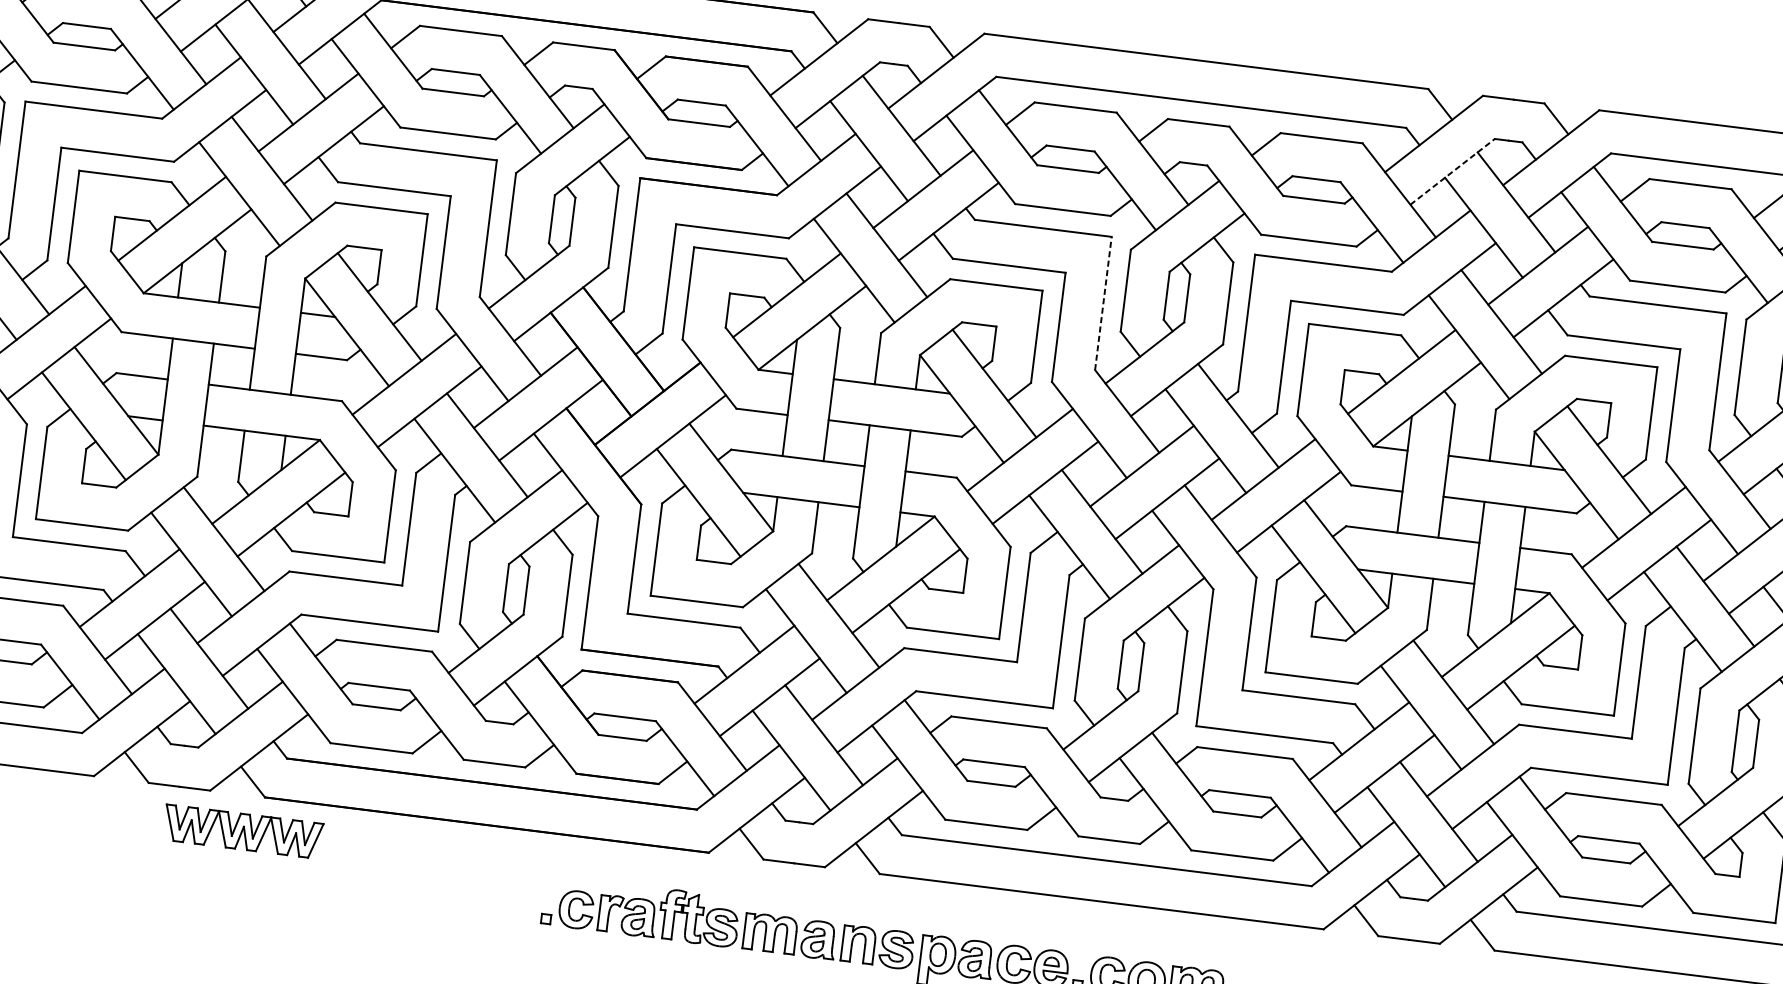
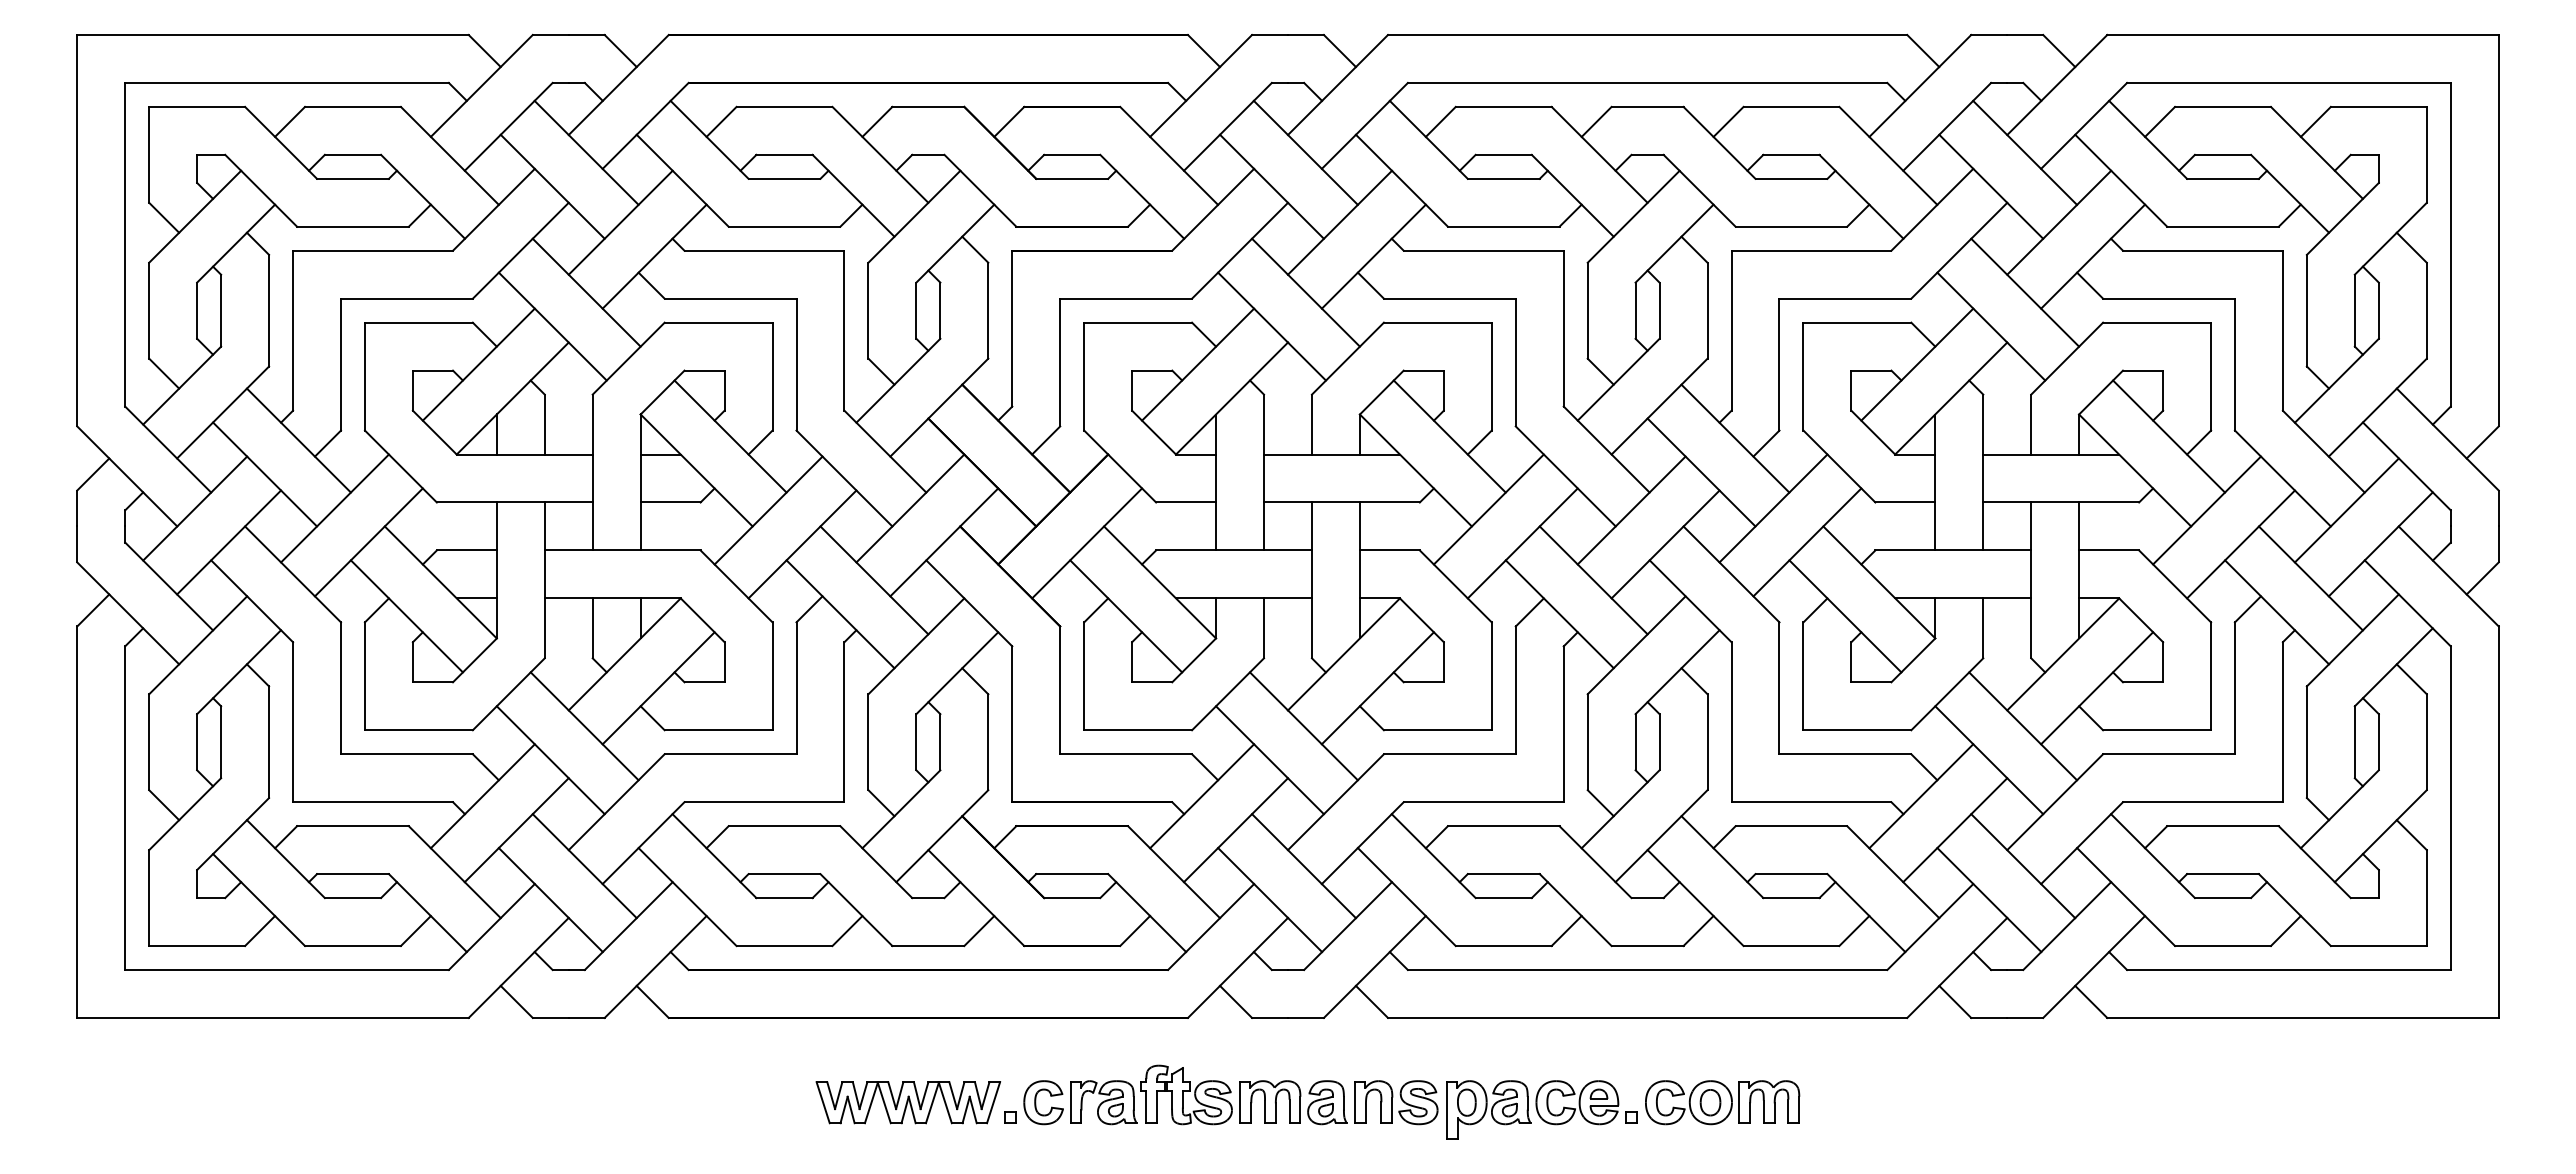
line: (1452, 171) -> (1947, 126), dashed -> solid
line: (1103, 303) -> (1563, 328), dashed -> solid
part: (243, 831) -> (908, 1102), moved

